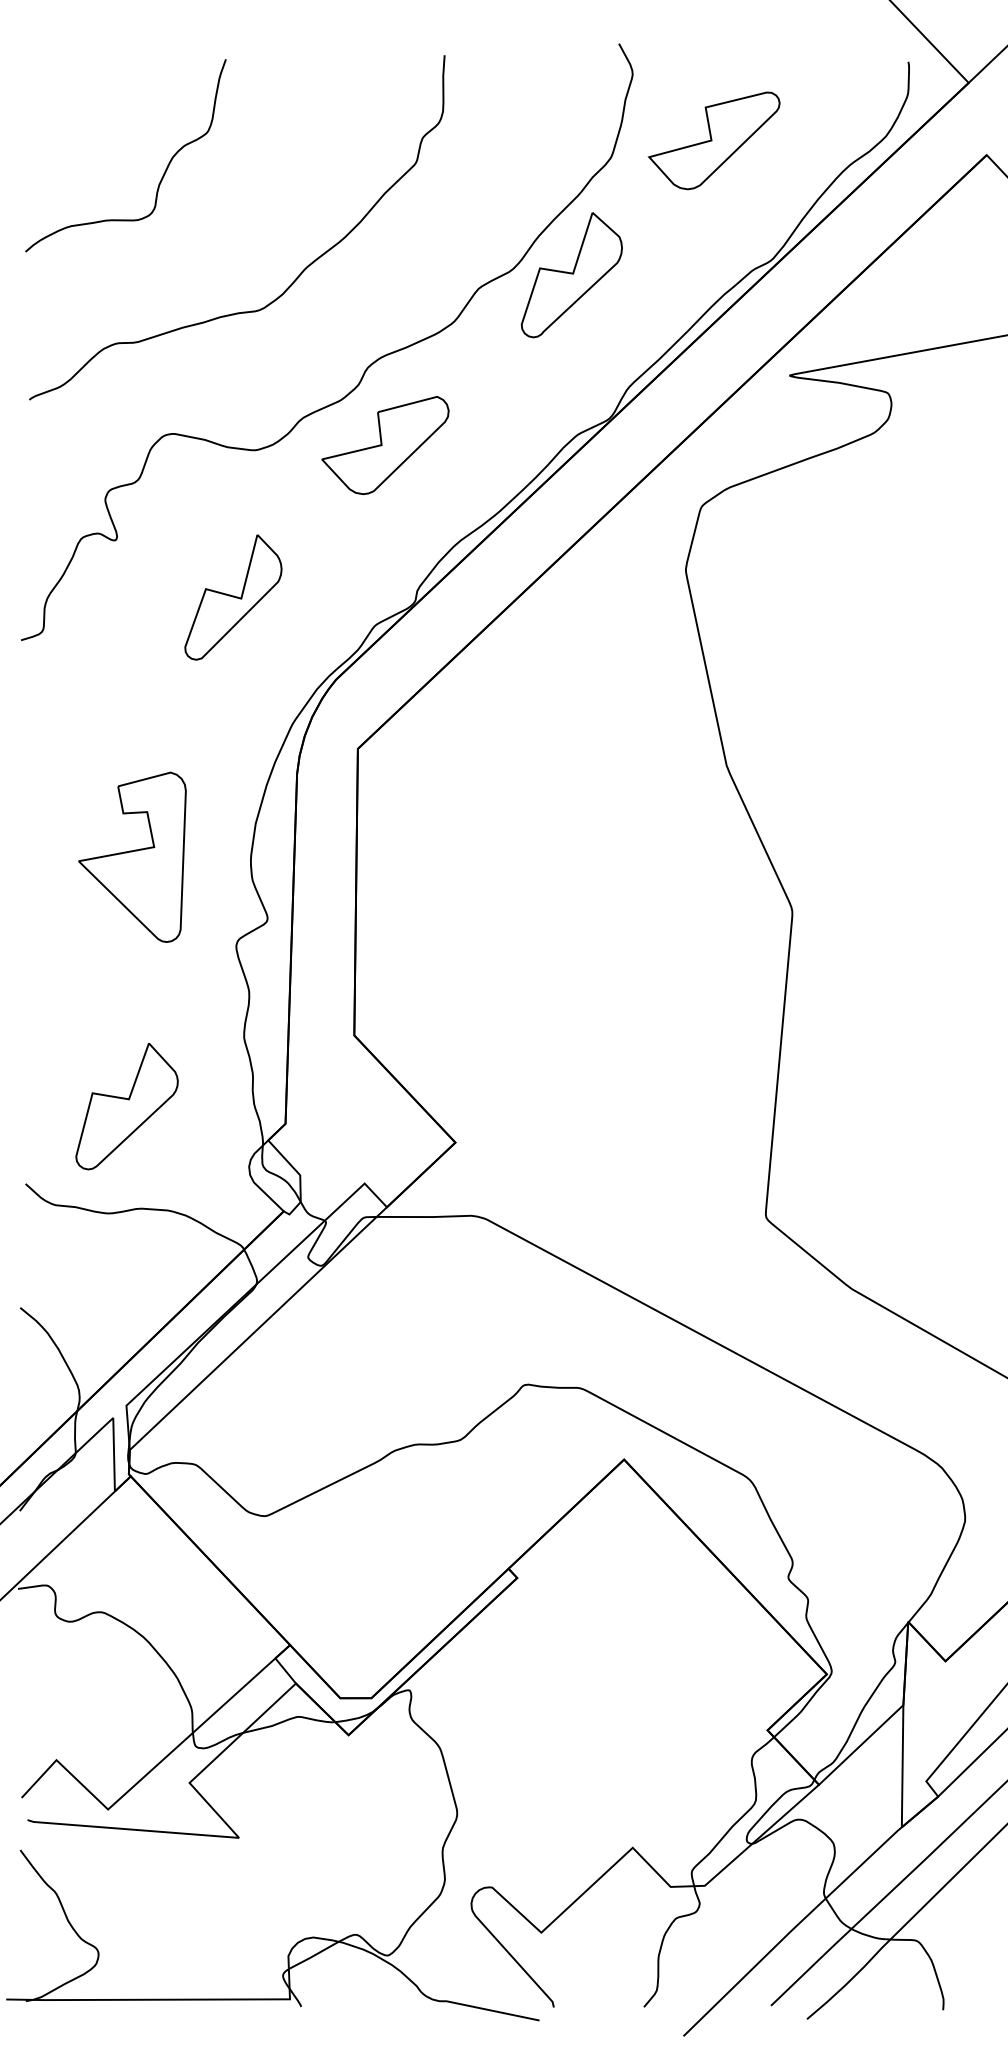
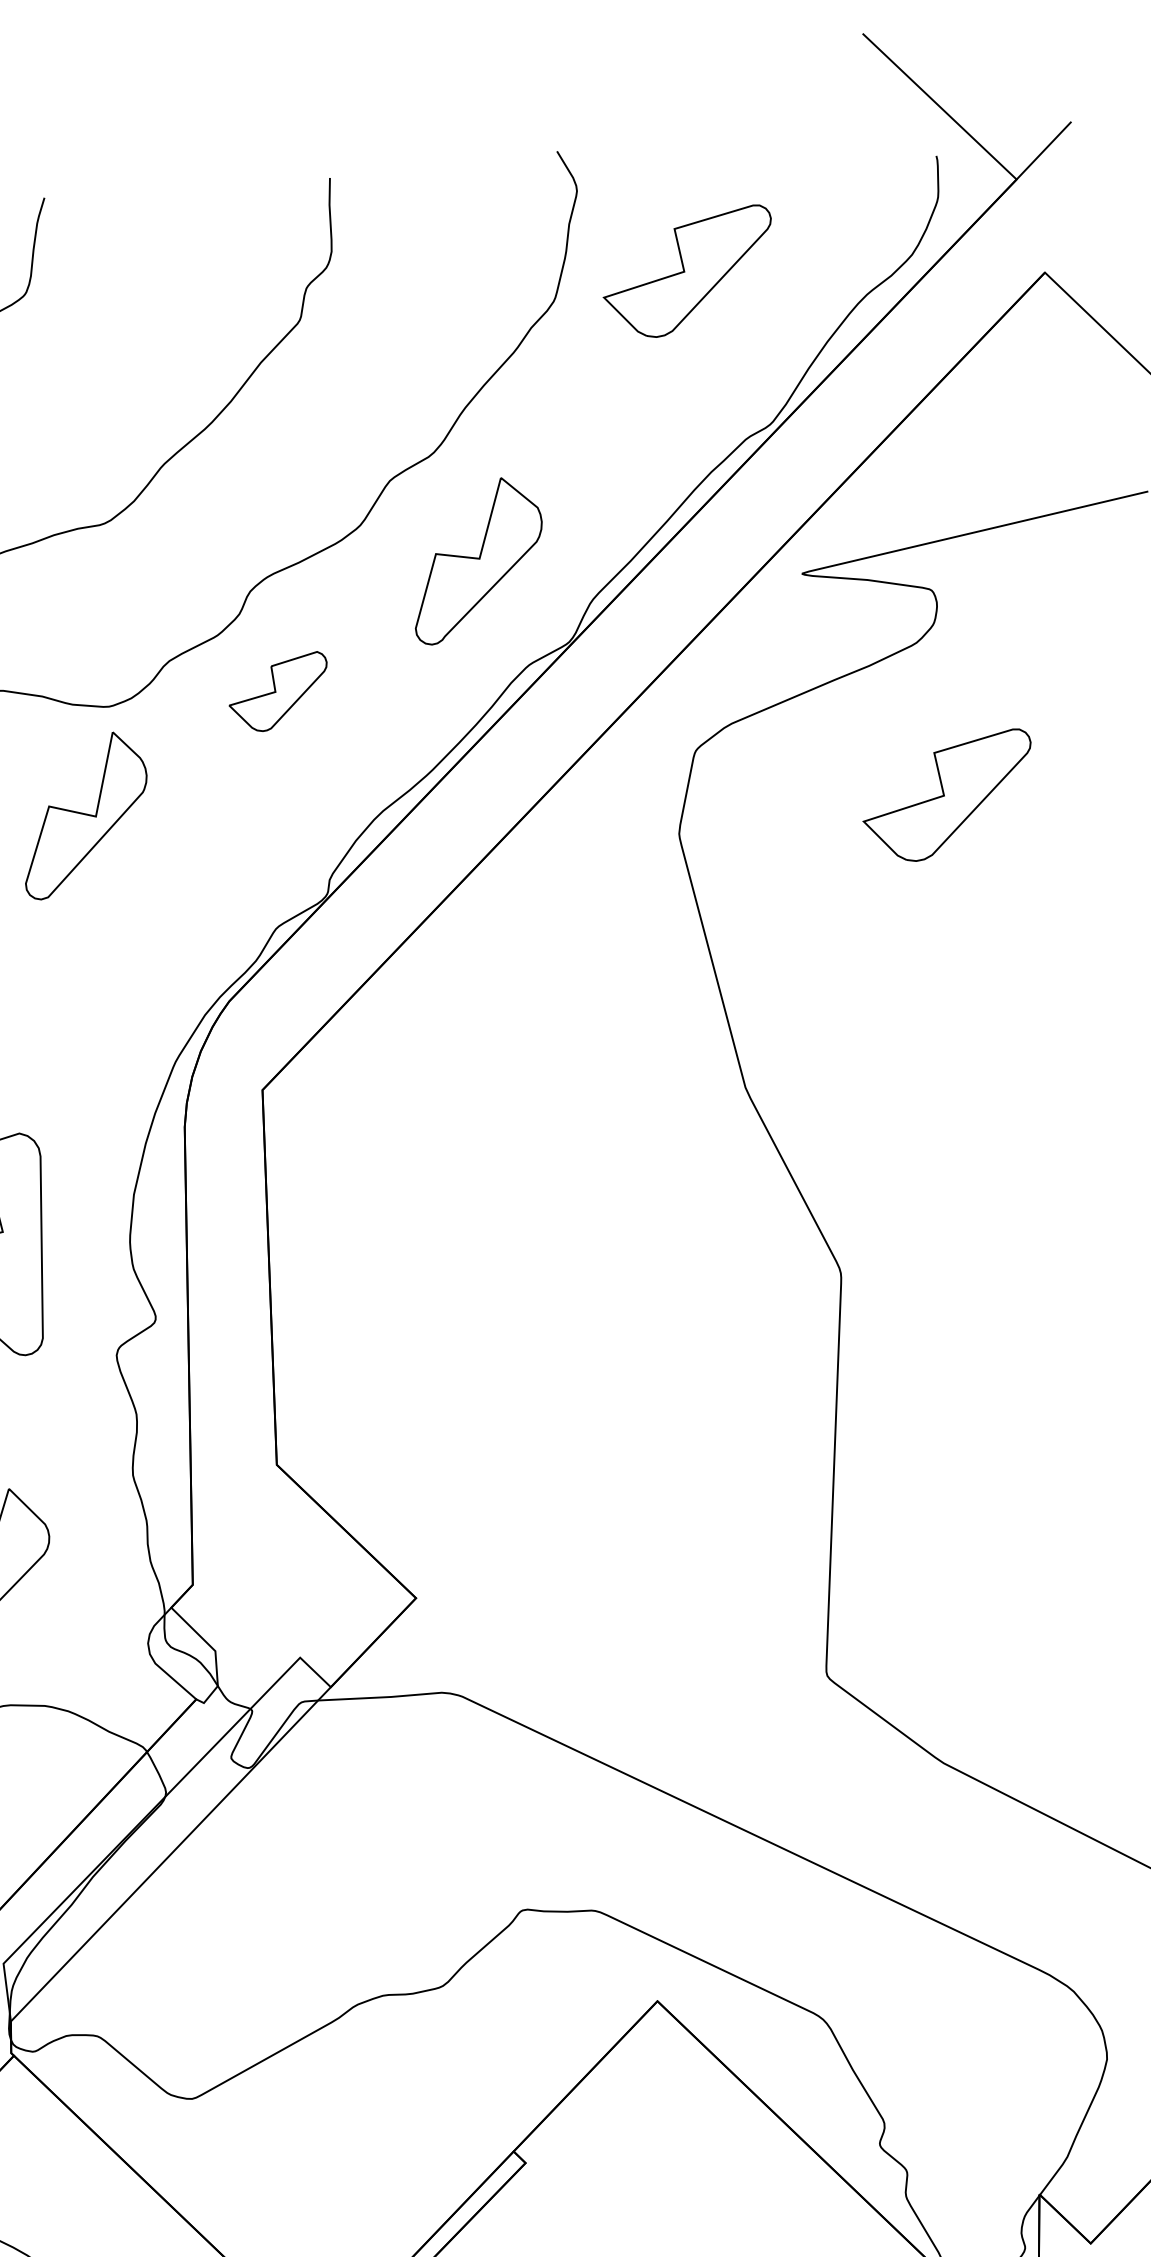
part: (571, 275) -> (477, 561), moved
part: (385, 445) -> (278, 691), size x0.6
part: (891, 550) -> (946, 795), added
part: (233, 597) -> (85, 815), moved

